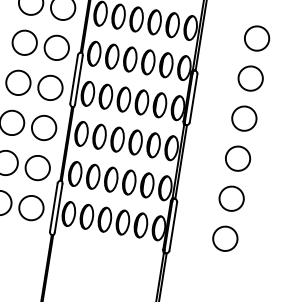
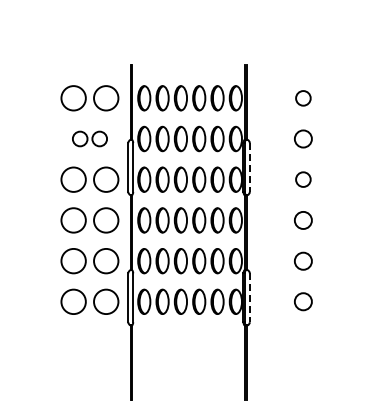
circle: (257, 38) -> (303, 98), size x0.6
part: (40, 44) -> (89, 138), size x0.6
circle: (250, 78) -> (303, 138), size x0.7
line: (193, 99) -> (249, 168), solid -> dashed
circle: (244, 118) -> (303, 179), size x0.6
circle: (238, 158) -> (303, 220), size x0.7
circle: (231, 199) -> (303, 261), size x0.7
line: (172, 227) -> (249, 298), solid -> dashed
circle: (225, 238) -> (303, 301), size x0.7

